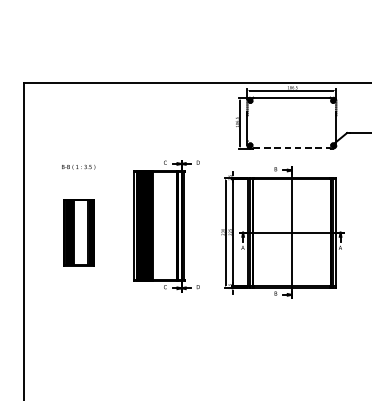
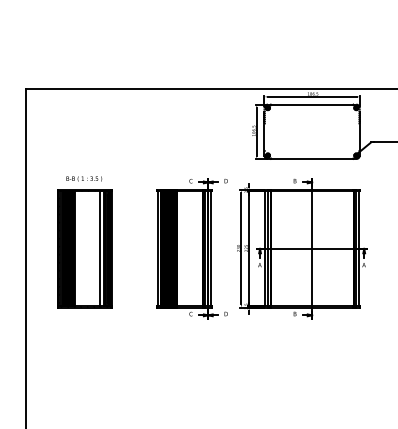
line: (292, 148) -> (312, 158), dashed -> solid
part: (165, 225) -> (191, 248), moved
part: (78, 232) -> (84, 248), size x1.67

